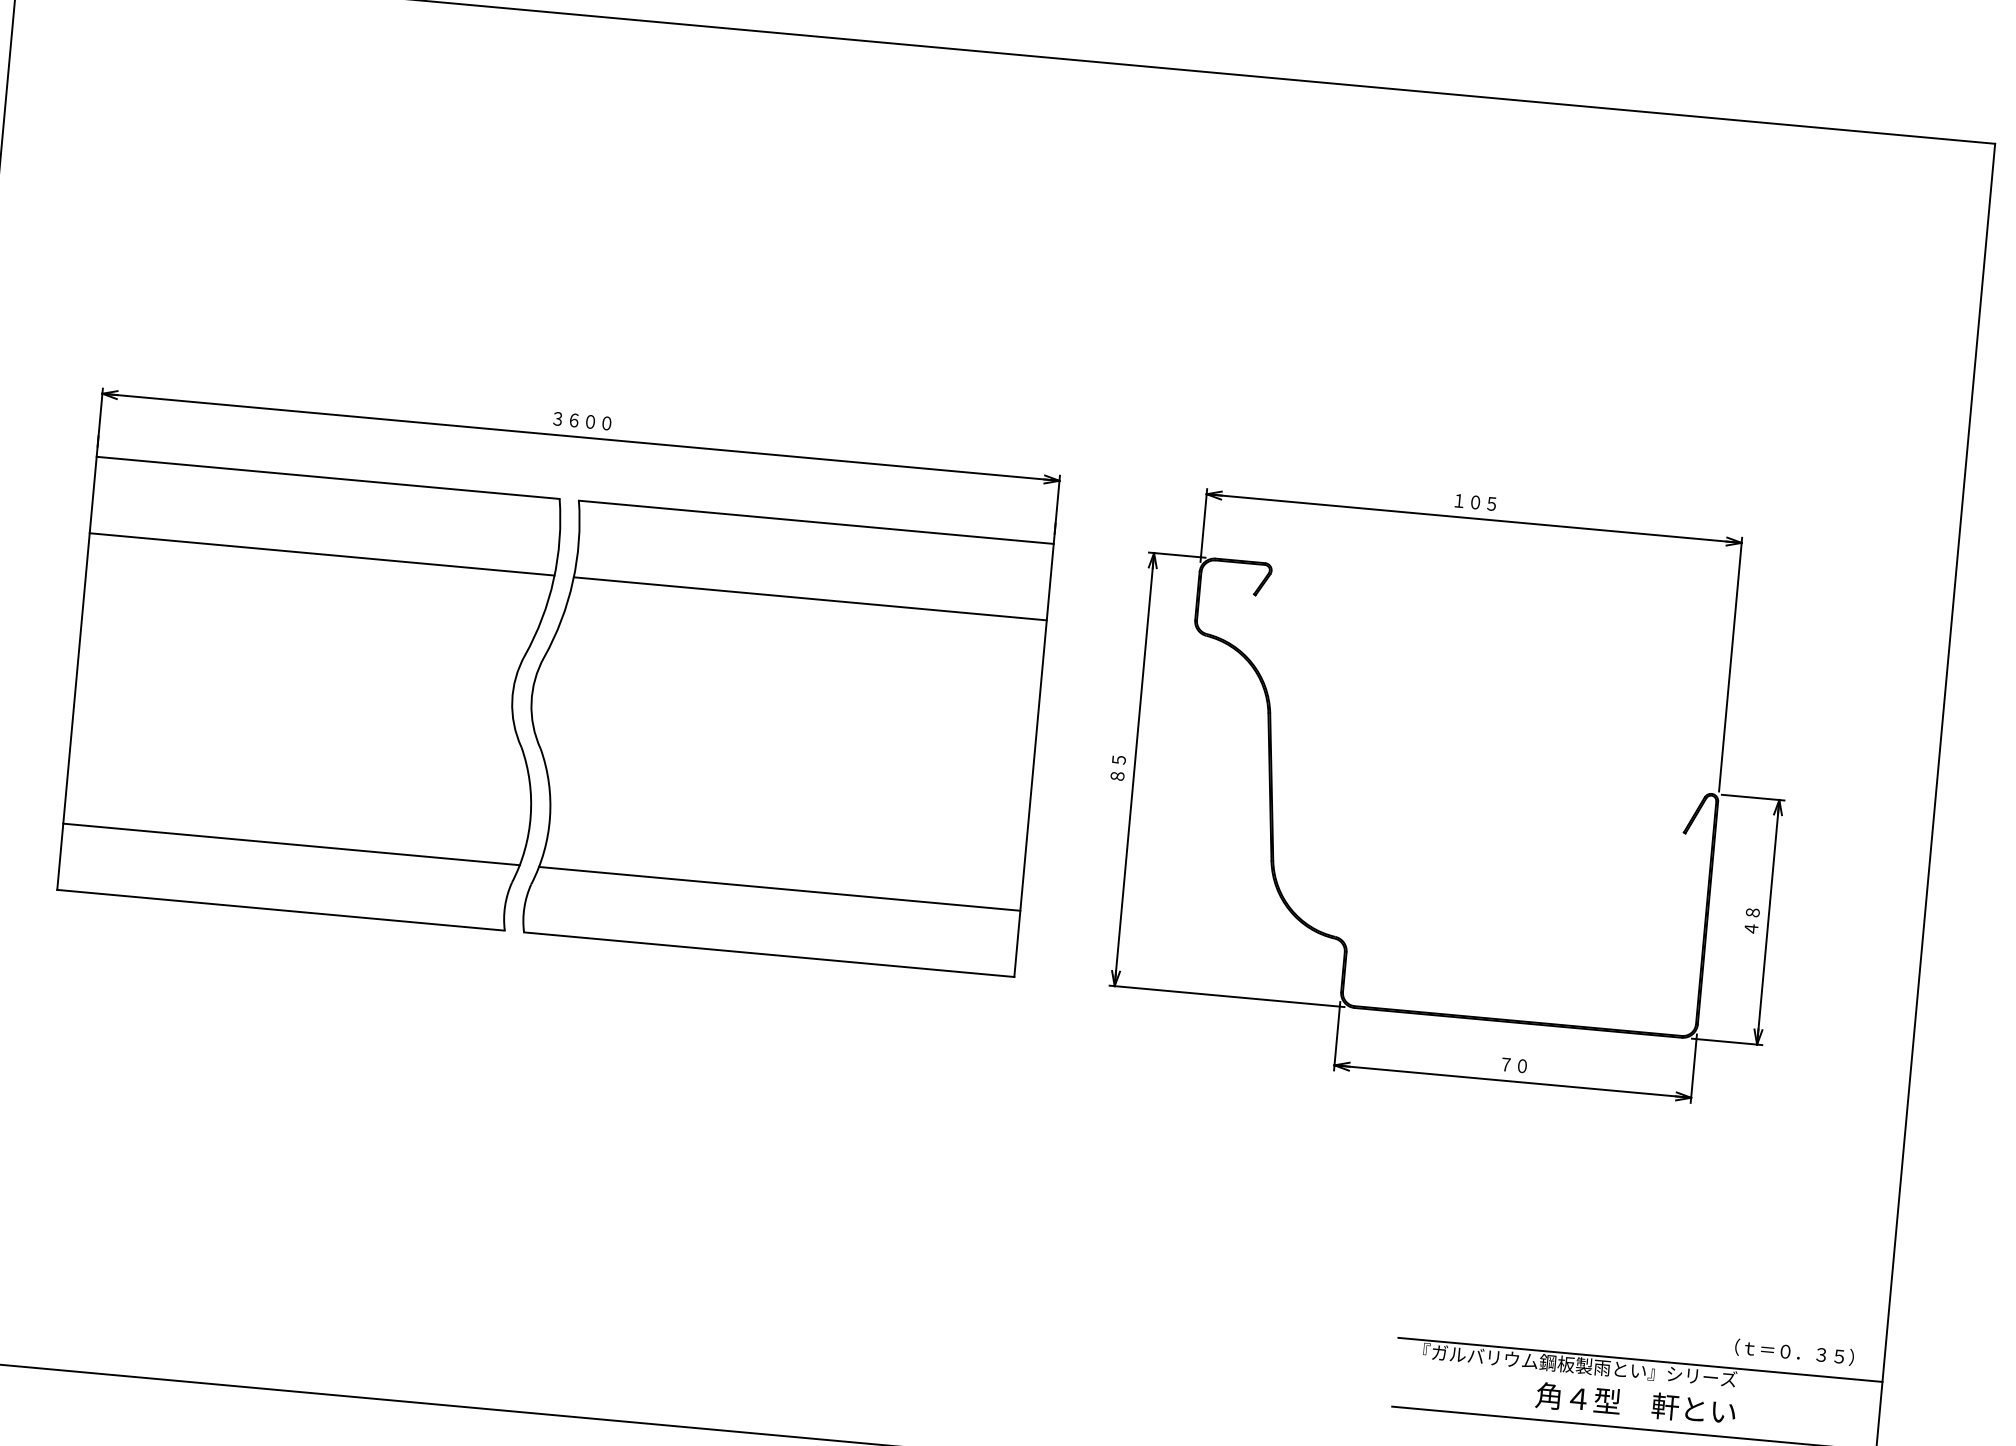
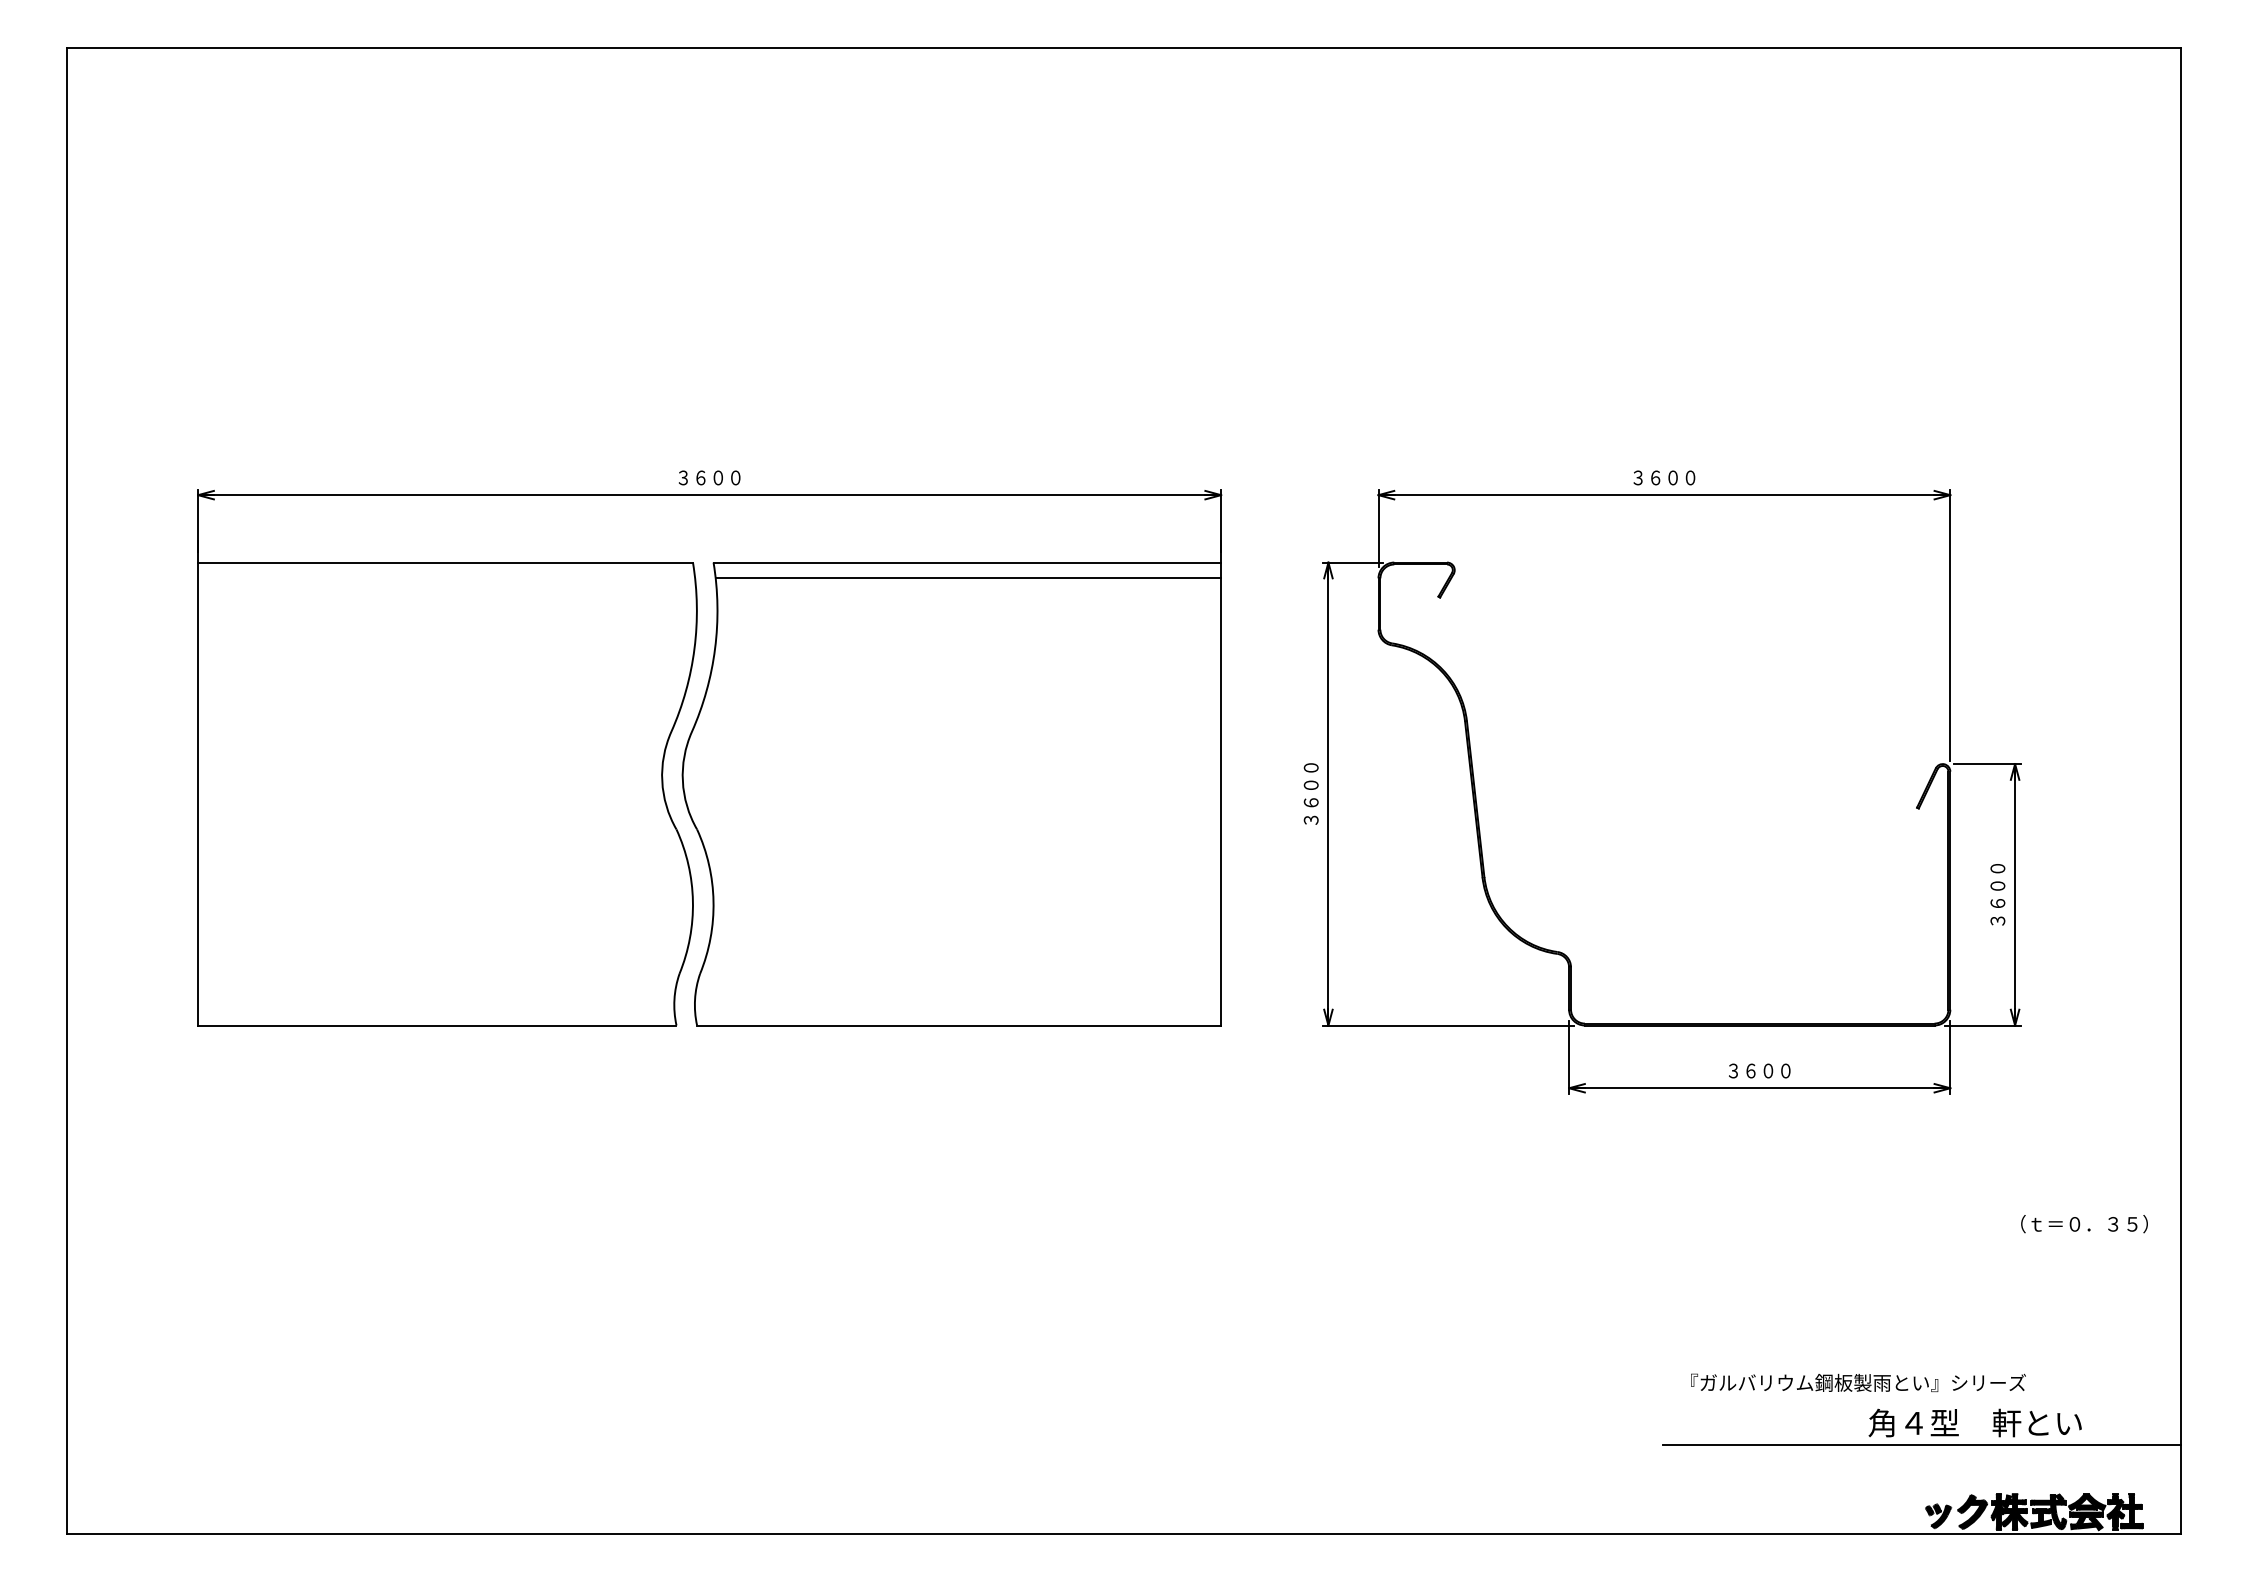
text: (1475, 502) -> (1664, 477), １０５ -> ３６００
line: (322, 554) -> (446, 644), removed
line: (810, 599) -> (968, 578), moved
text: (1117, 767) -> (1310, 793), ８５ -> ３６００
line: (291, 844) -> (442, 954), removed
line: (779, 888) -> (963, 954), removed
text: (1751, 920) -> (1997, 894), ４８ -> ３６００
text: (1514, 1064) -> (1759, 1070), ７０ -> ３６００
text: (1794, 1352) -> (2084, 1224), moved
line: (1640, 1360) -> (1921, 1371), removed
text: (1635, 1403) -> (1974, 1422), moved

